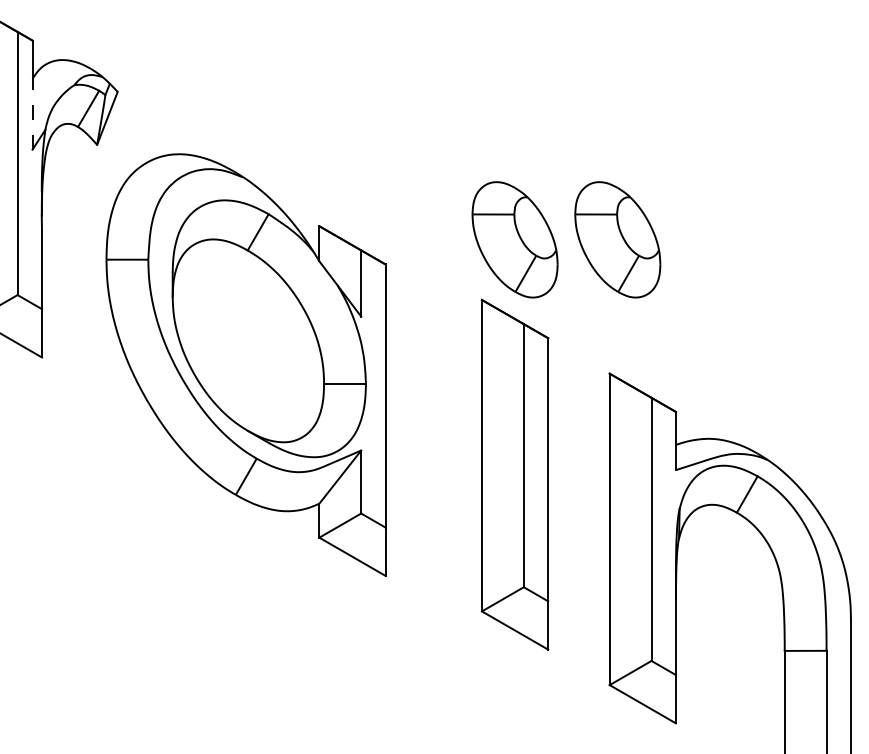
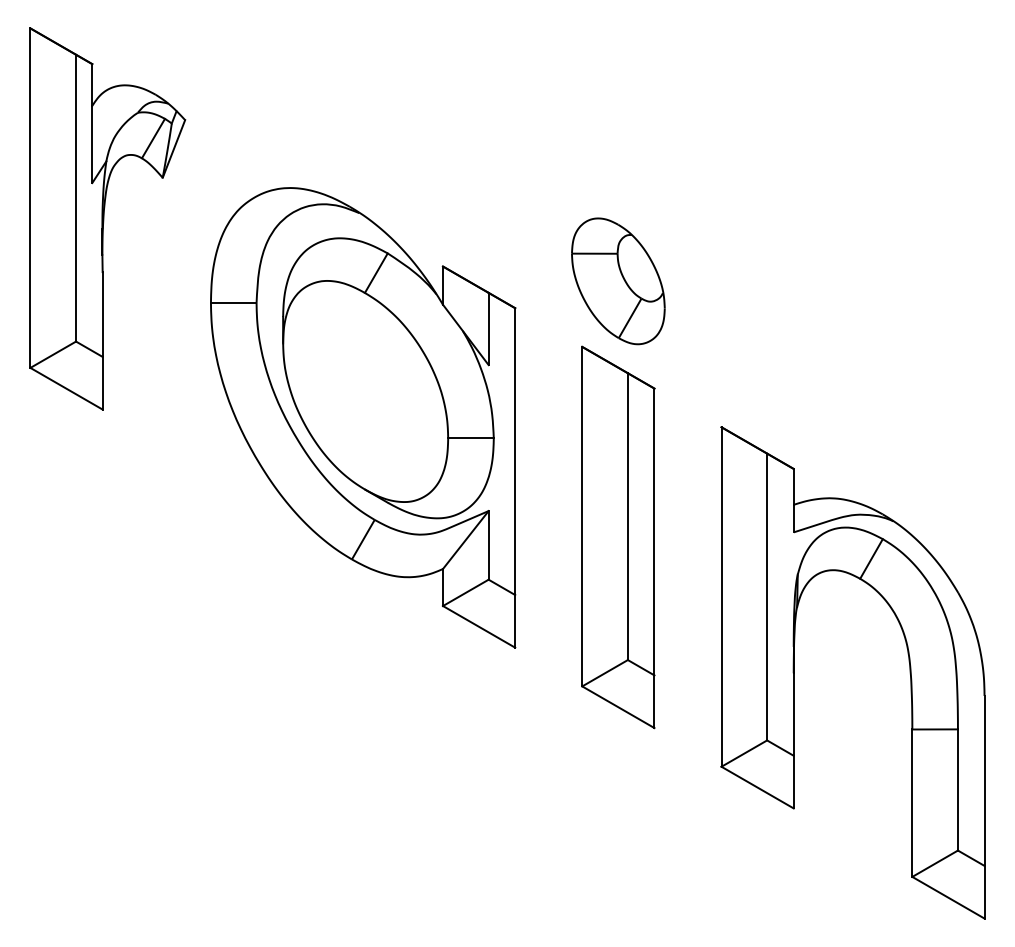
line: (32, 114) -> (92, 144), dashed -> solid
part: (617, 239) -> (730, 281), removed
part: (246, 364) -> (363, 417), moved

